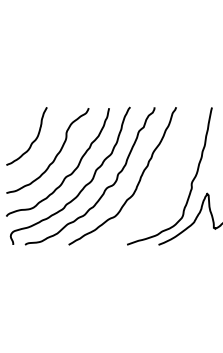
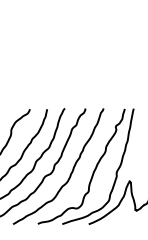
curve: (163, 182) -> (92, 171), added

